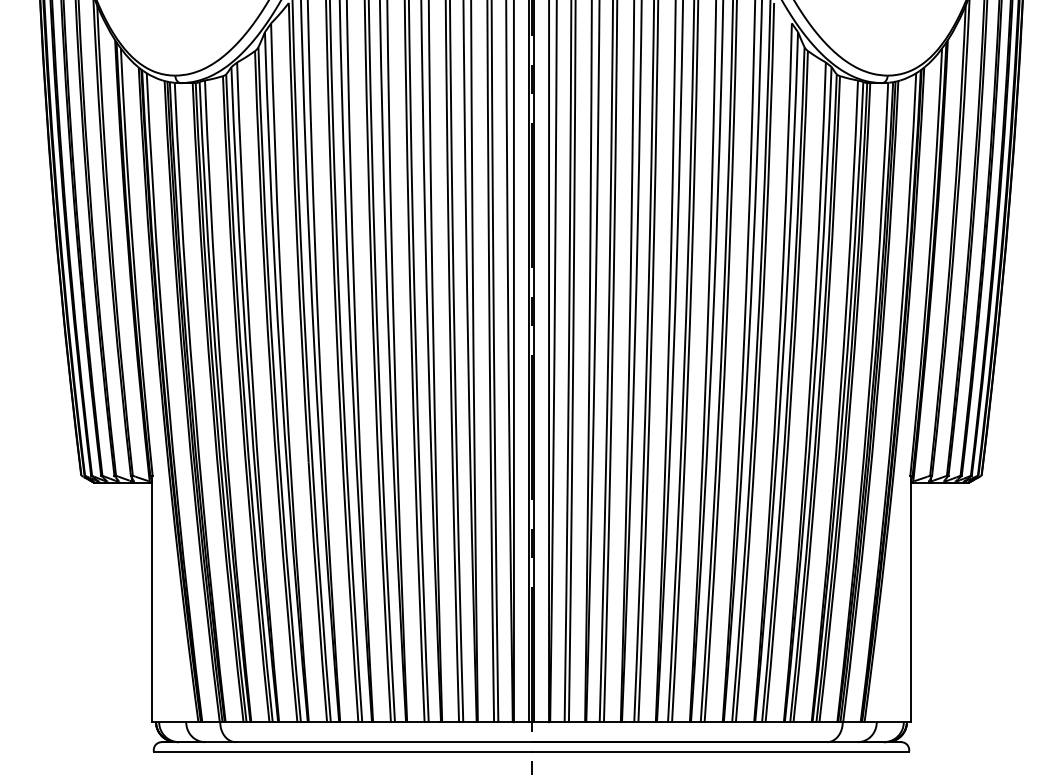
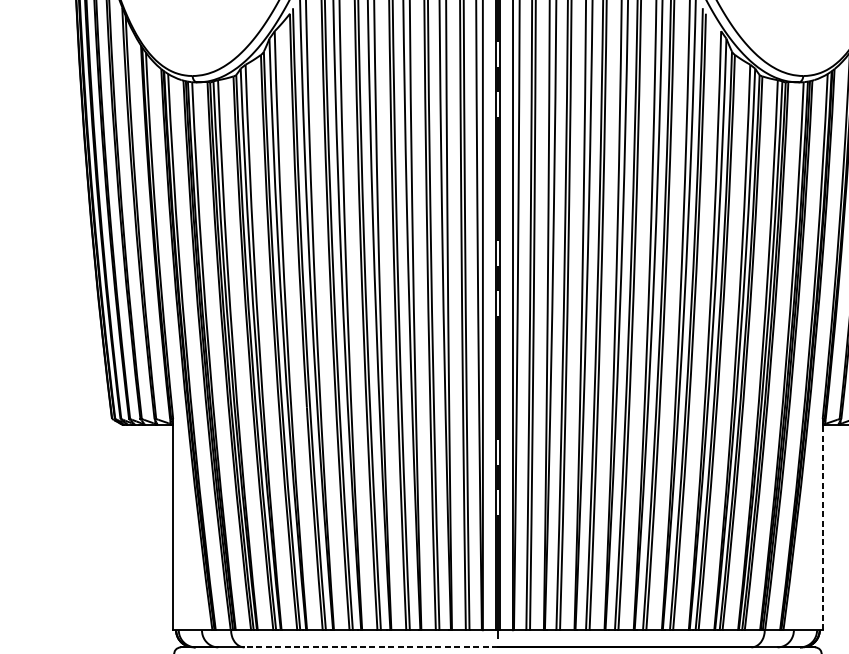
line: (910, 602) -> (822, 527), solid -> dashed
line: (383, 742) -> (371, 647), solid -> dashed

